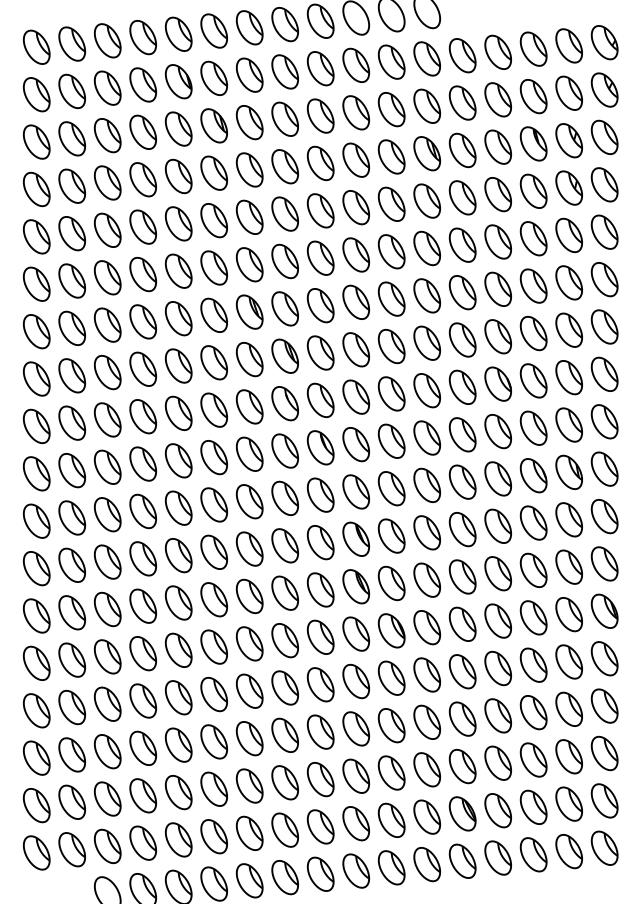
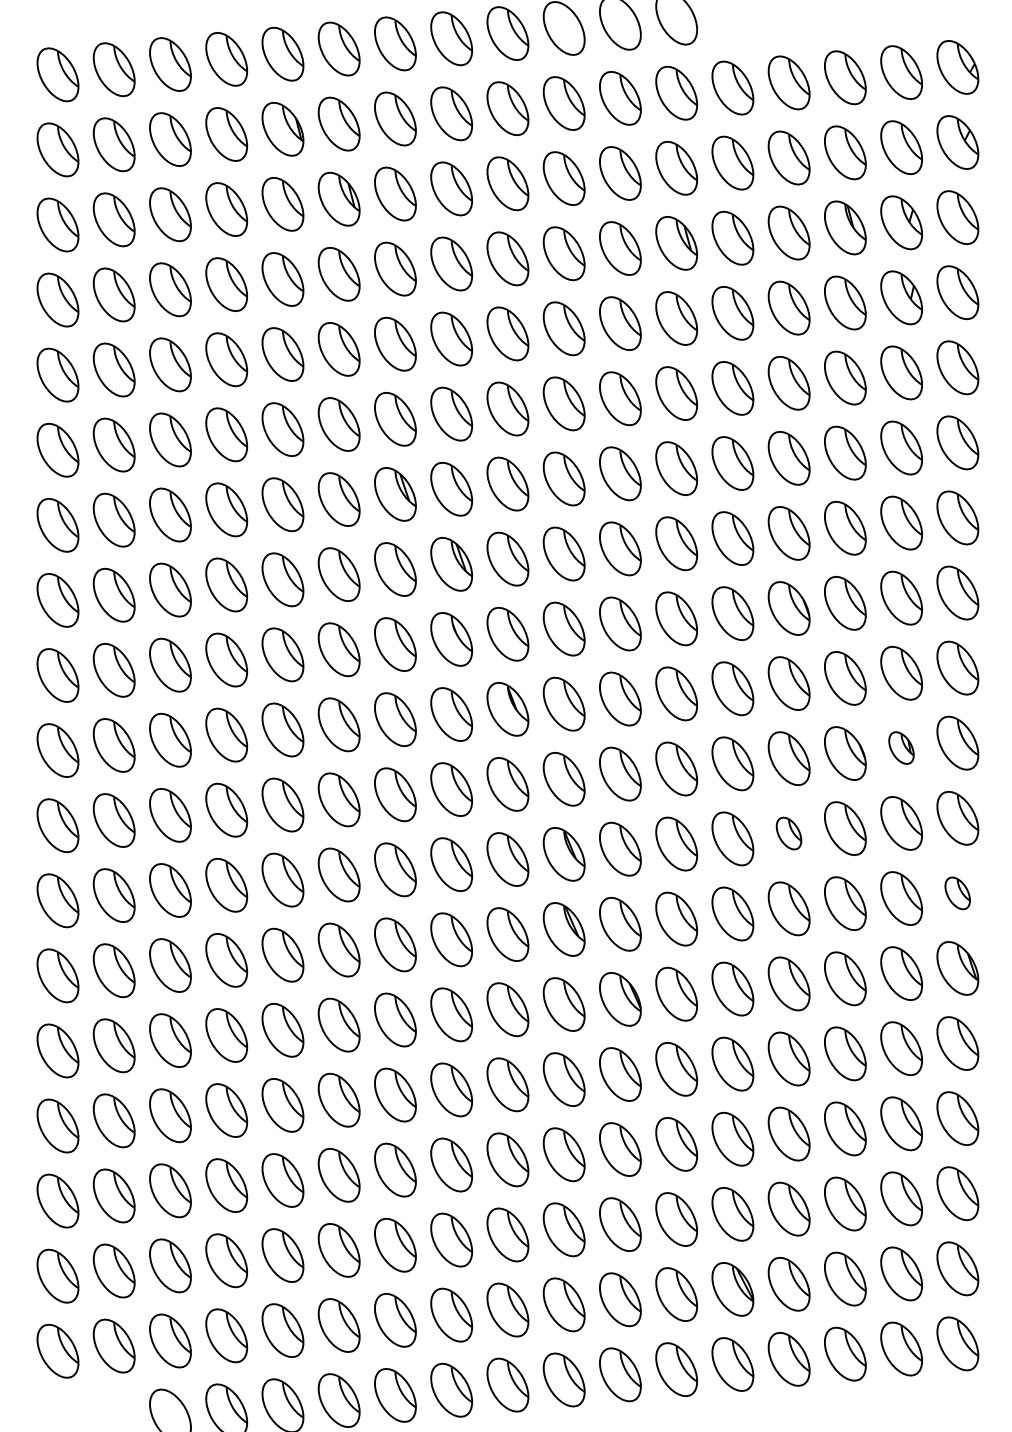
part: (568, 471) -> (900, 746), size x0.6
part: (497, 525) -> (788, 832), size x0.6
part: (604, 563) -> (957, 892), size x0.6

